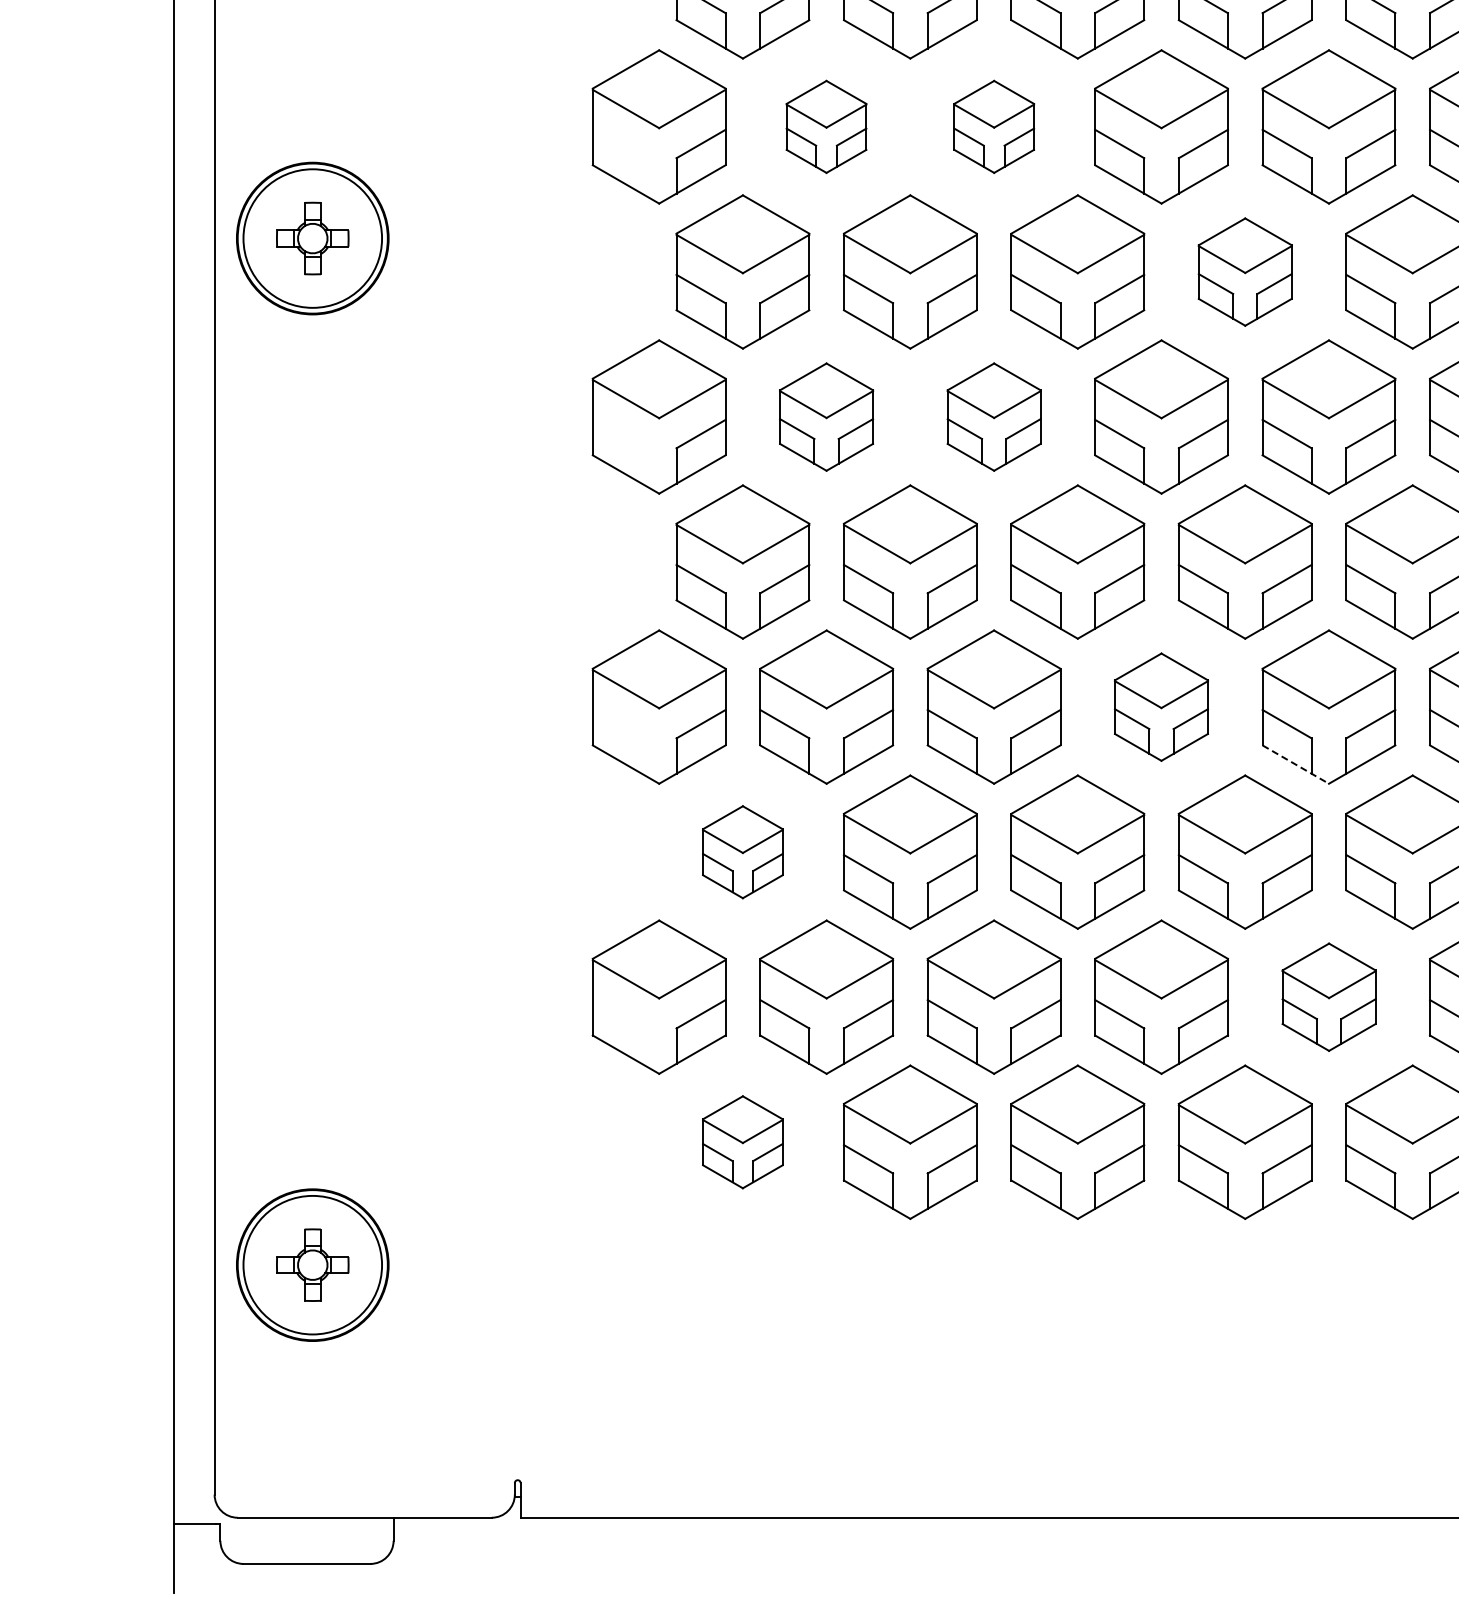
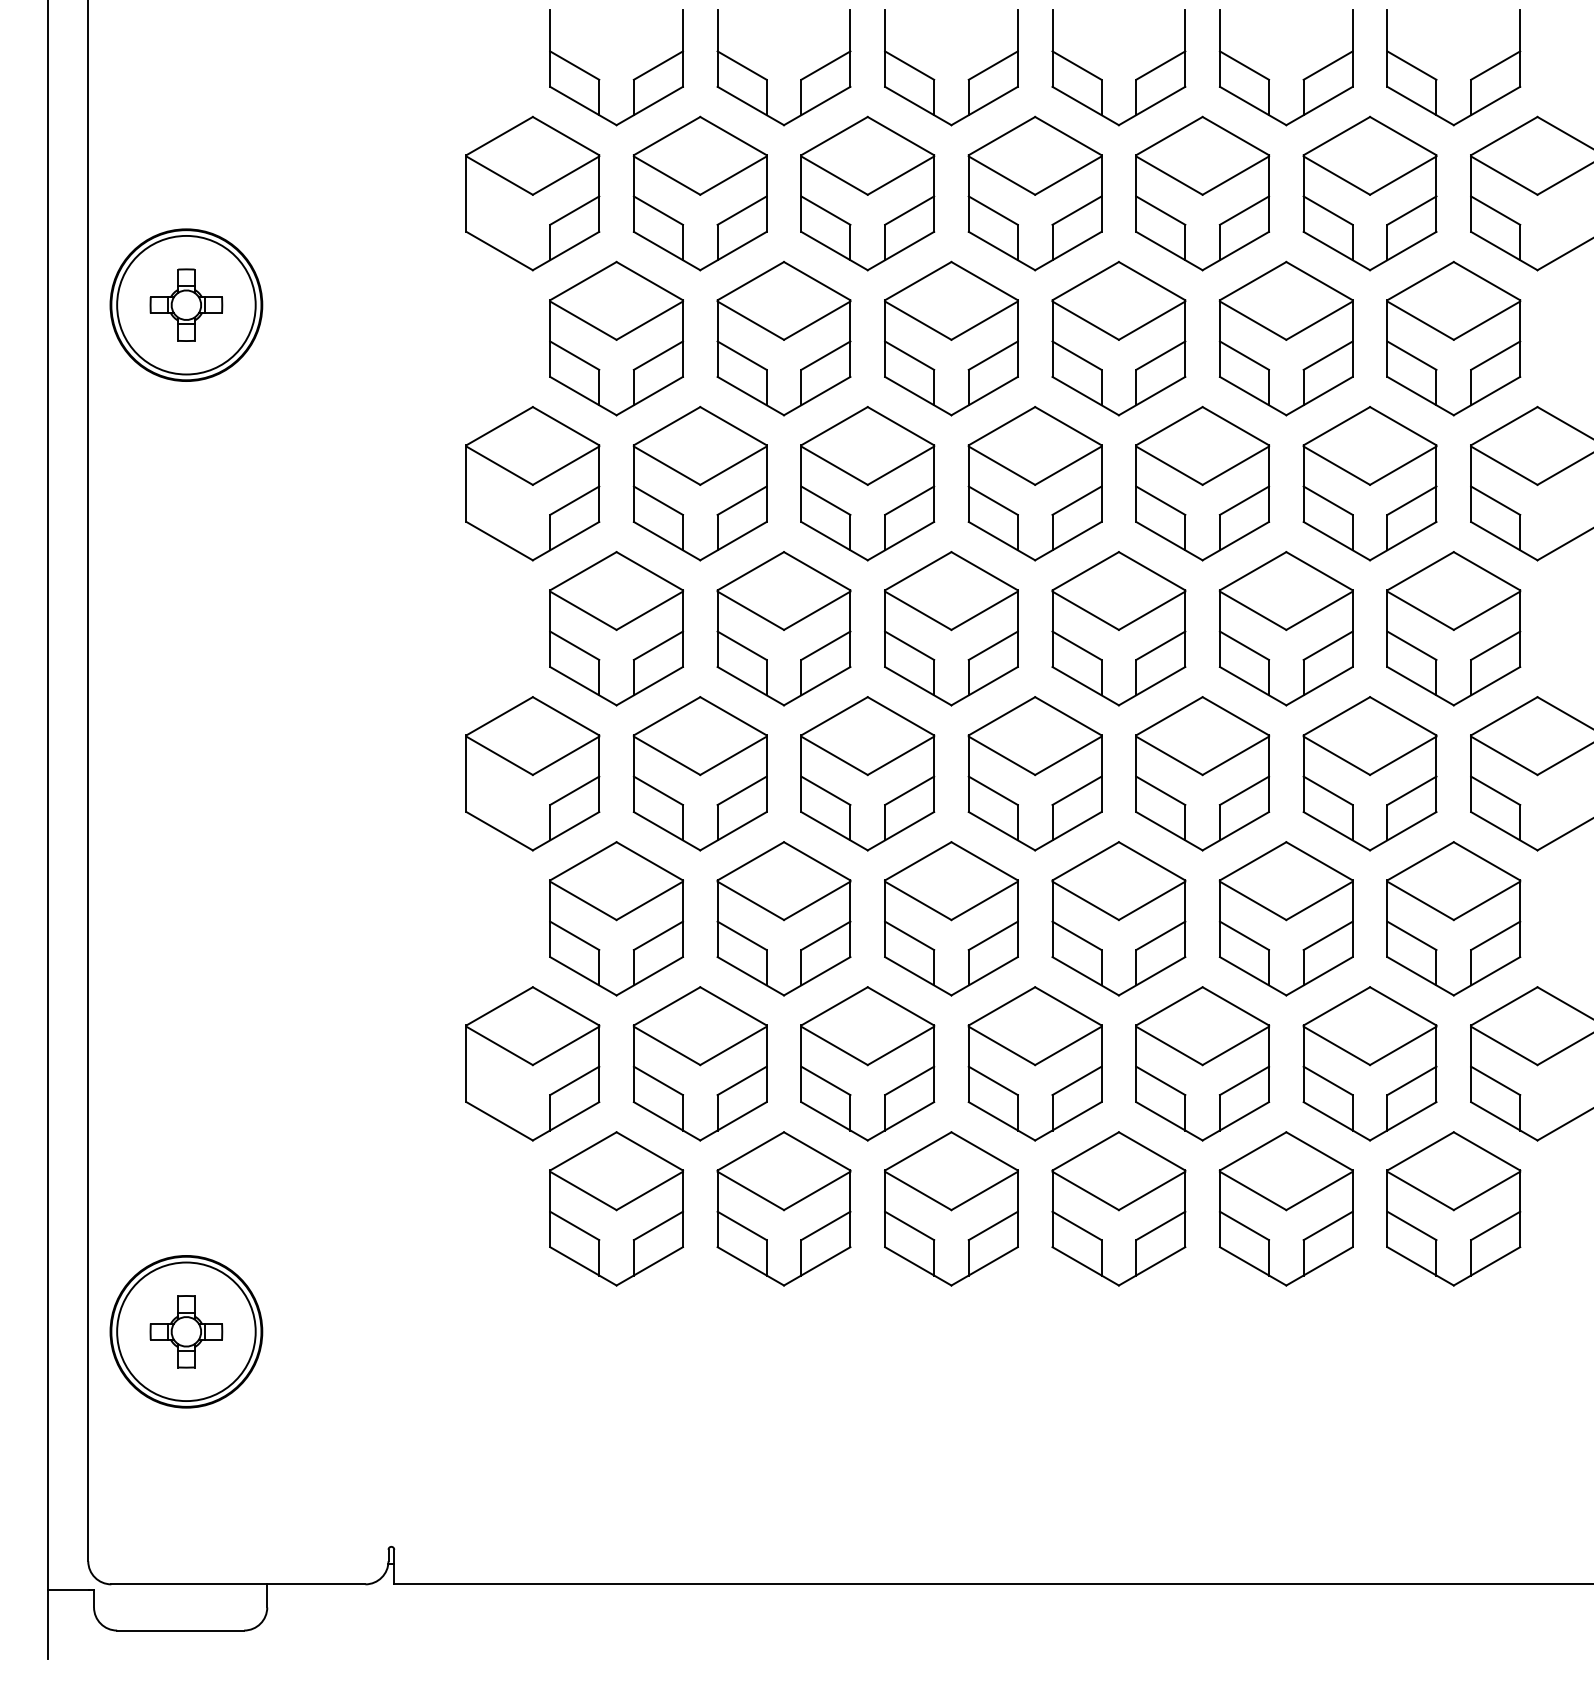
part: (825, 126) -> (699, 193), size x1.67
part: (993, 126) -> (867, 193), size x1.67
part: (1244, 271) -> (1118, 338), size x1.43
part: (825, 416) -> (699, 483), size x1.43
part: (993, 416) -> (867, 483), size x1.43
part: (1160, 706) -> (1034, 773), size x1.43
line: (1295, 764) -> (1169, 831), dashed -> solid
part: (742, 851) -> (616, 918), size x1.67
part: (1328, 996) -> (1202, 1063), size x1.43
part: (742, 1141) -> (616, 1208), size x1.67

